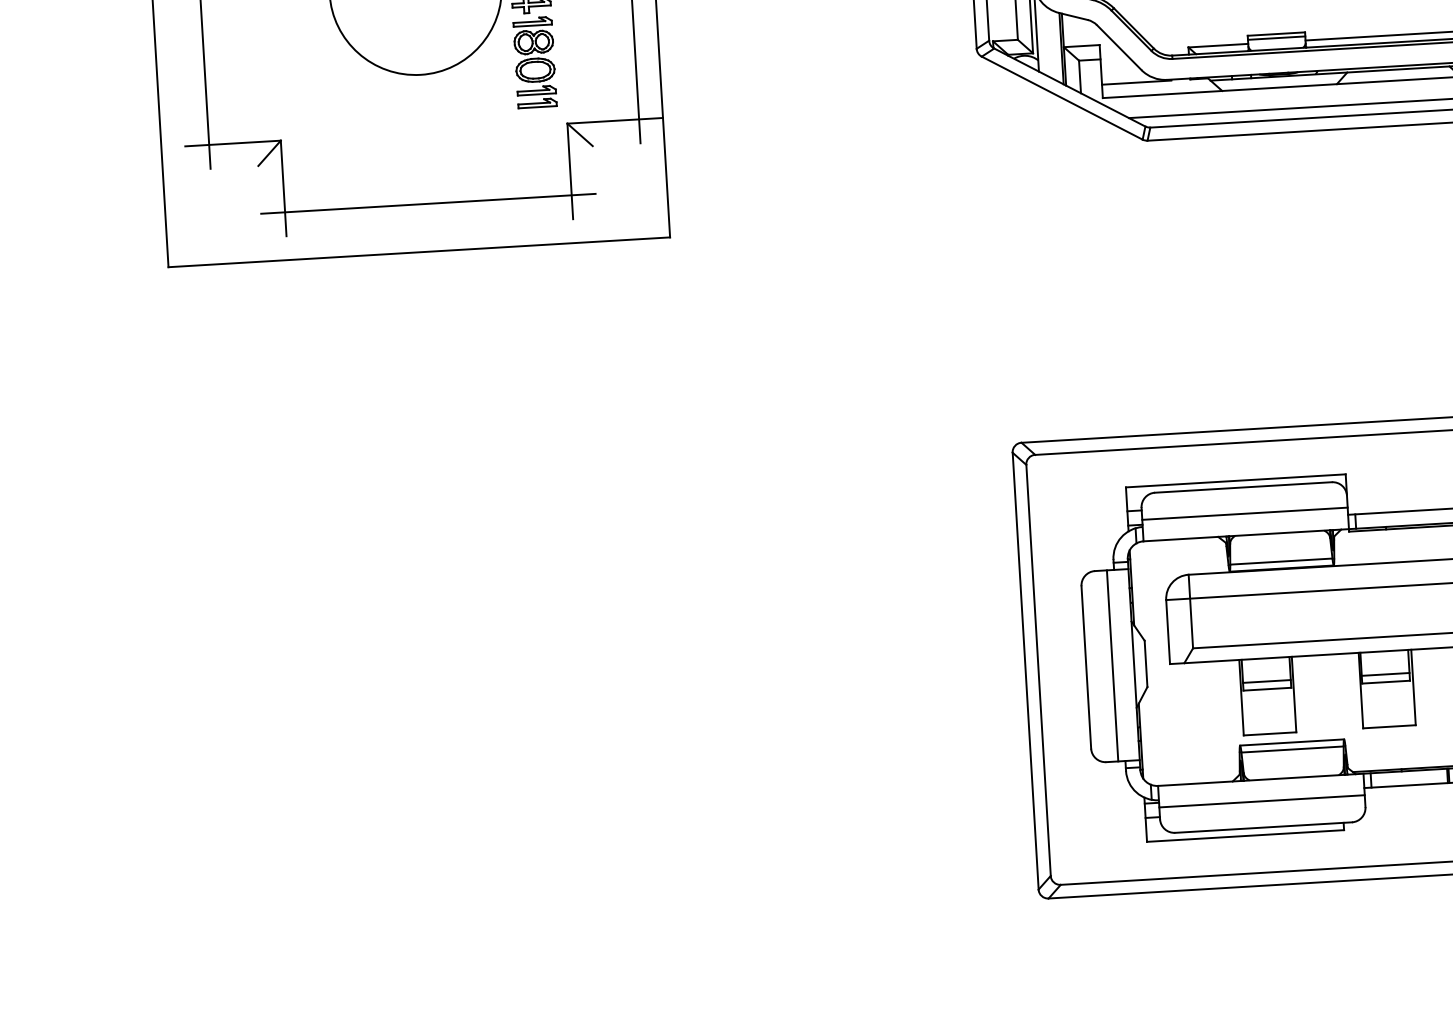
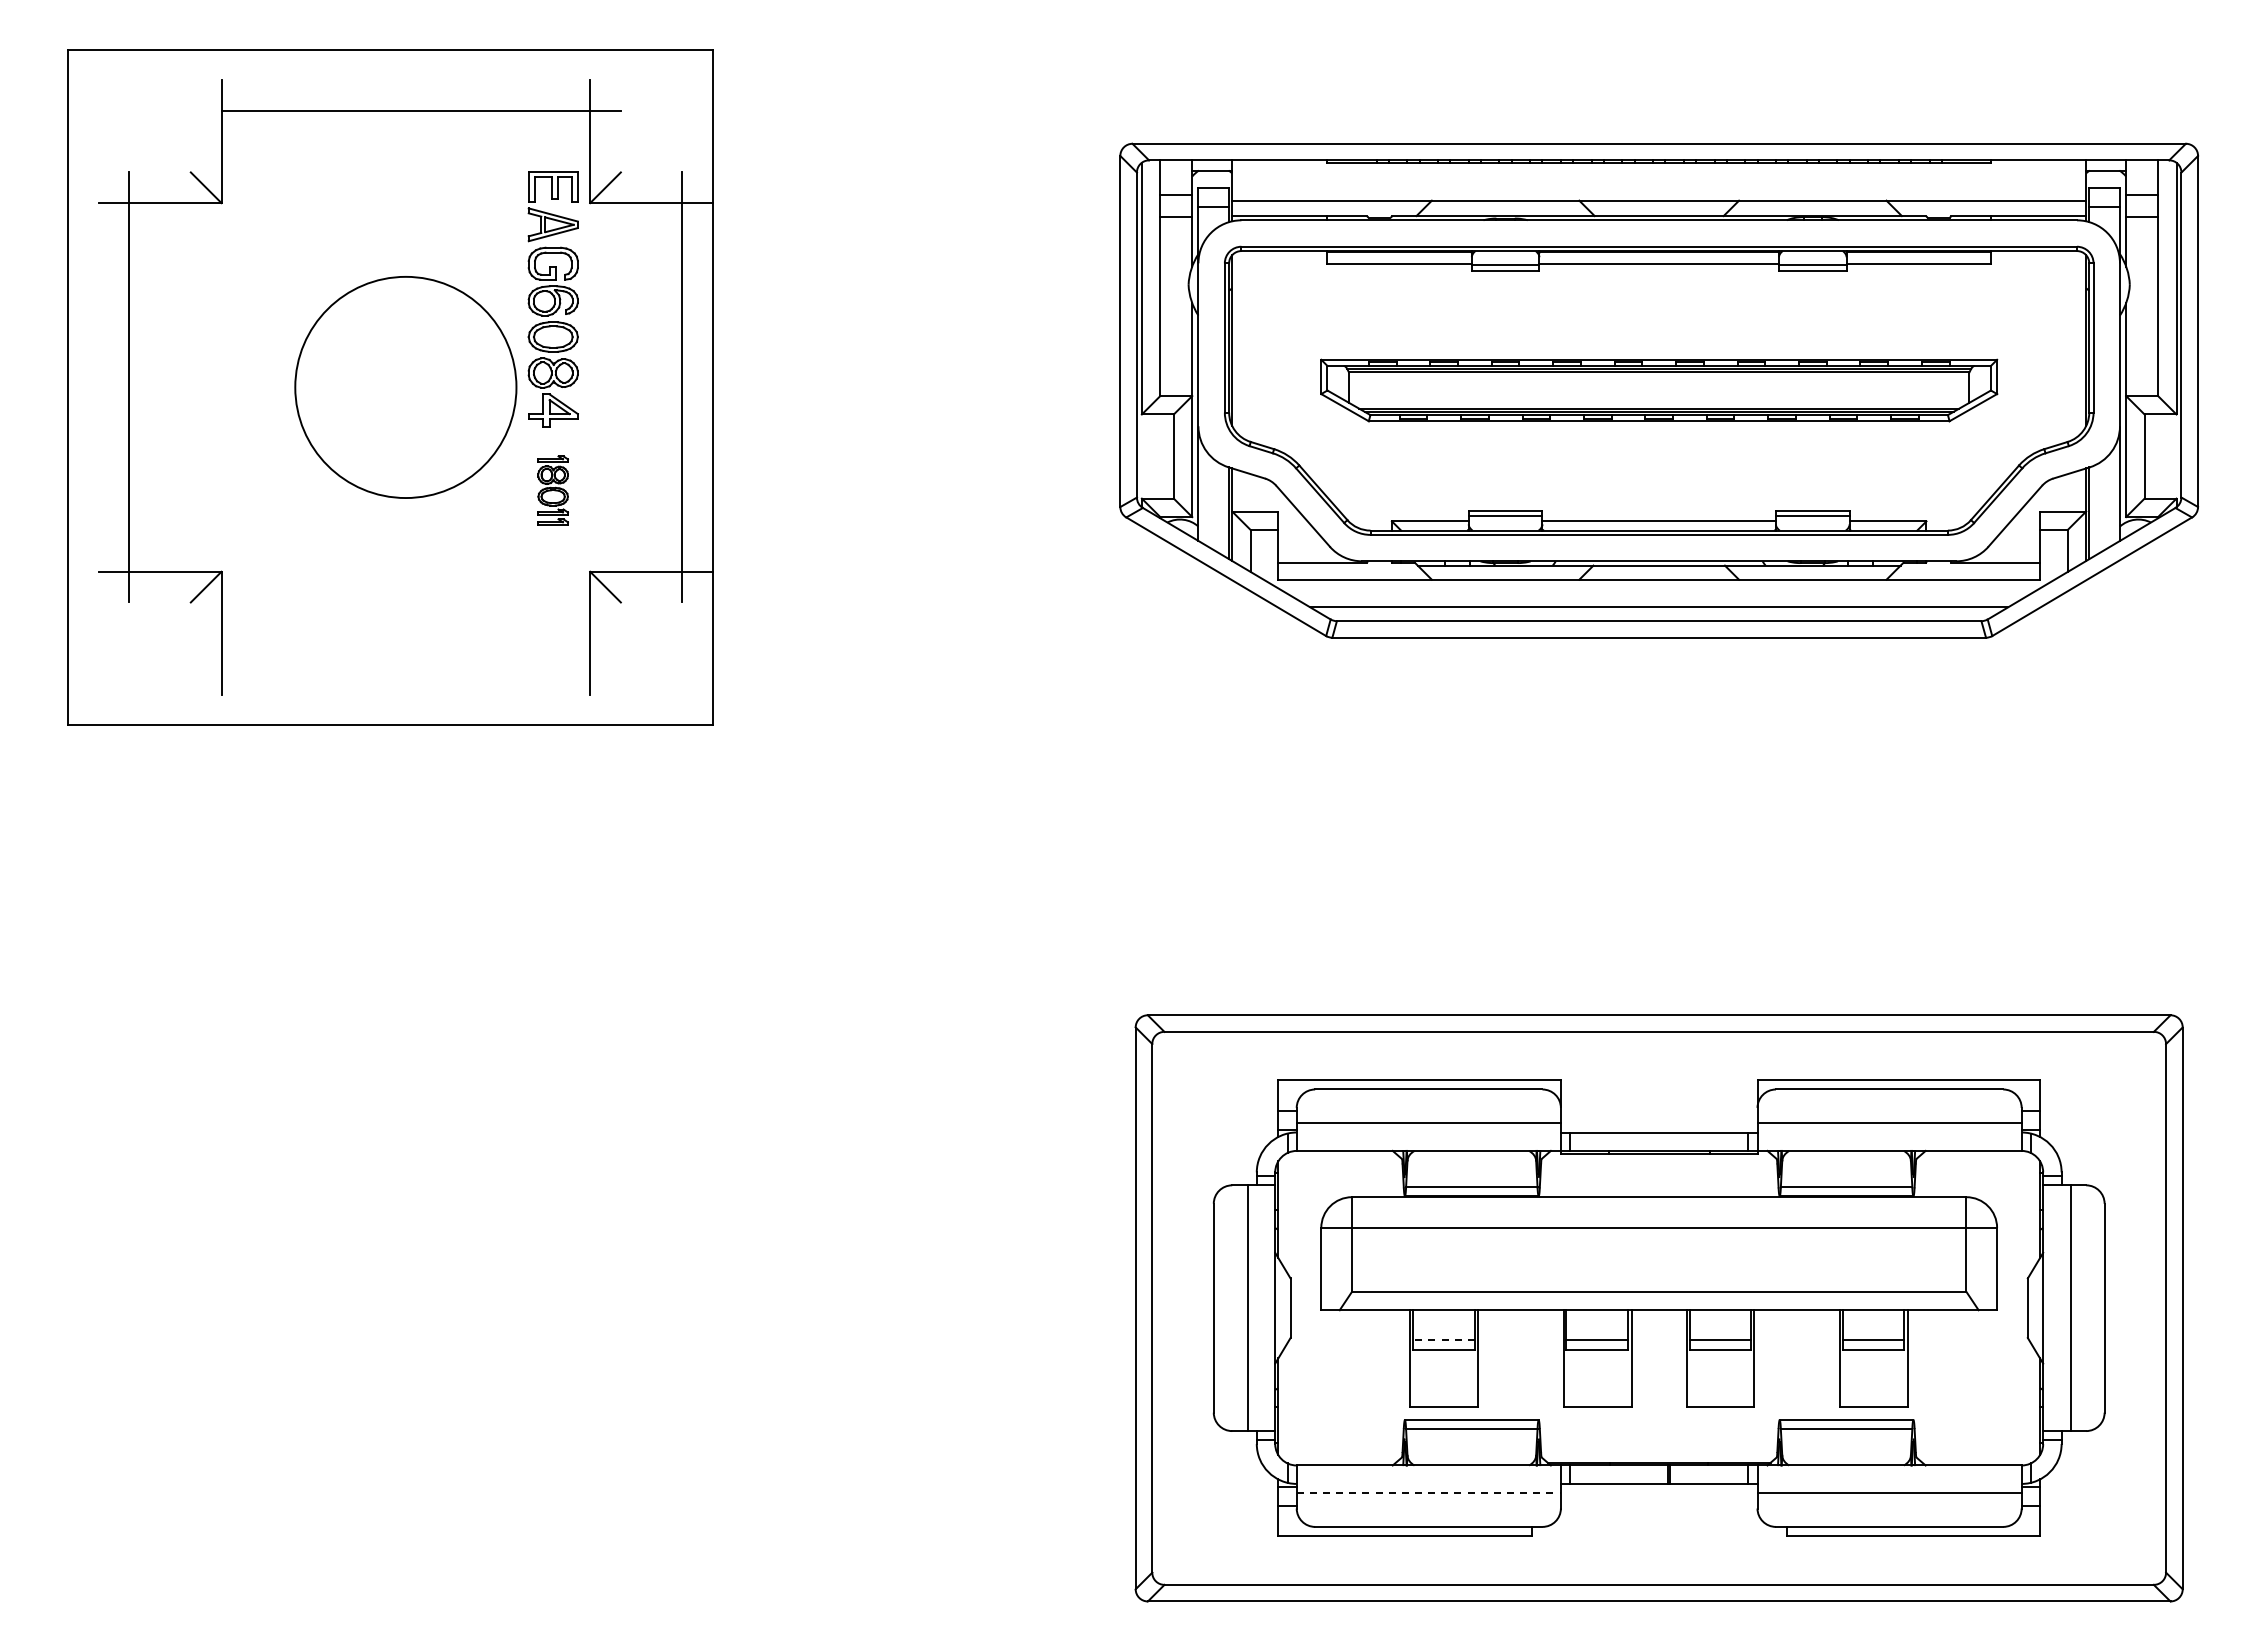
part: (534, 62) -> (552, 490), size x0.6
line: (428, 203) -> (405, 663), removed
line: (1267, 681) -> (1444, 1339), solid -> dashed
line: (1262, 801) -> (1429, 1493), solid -> dashed

